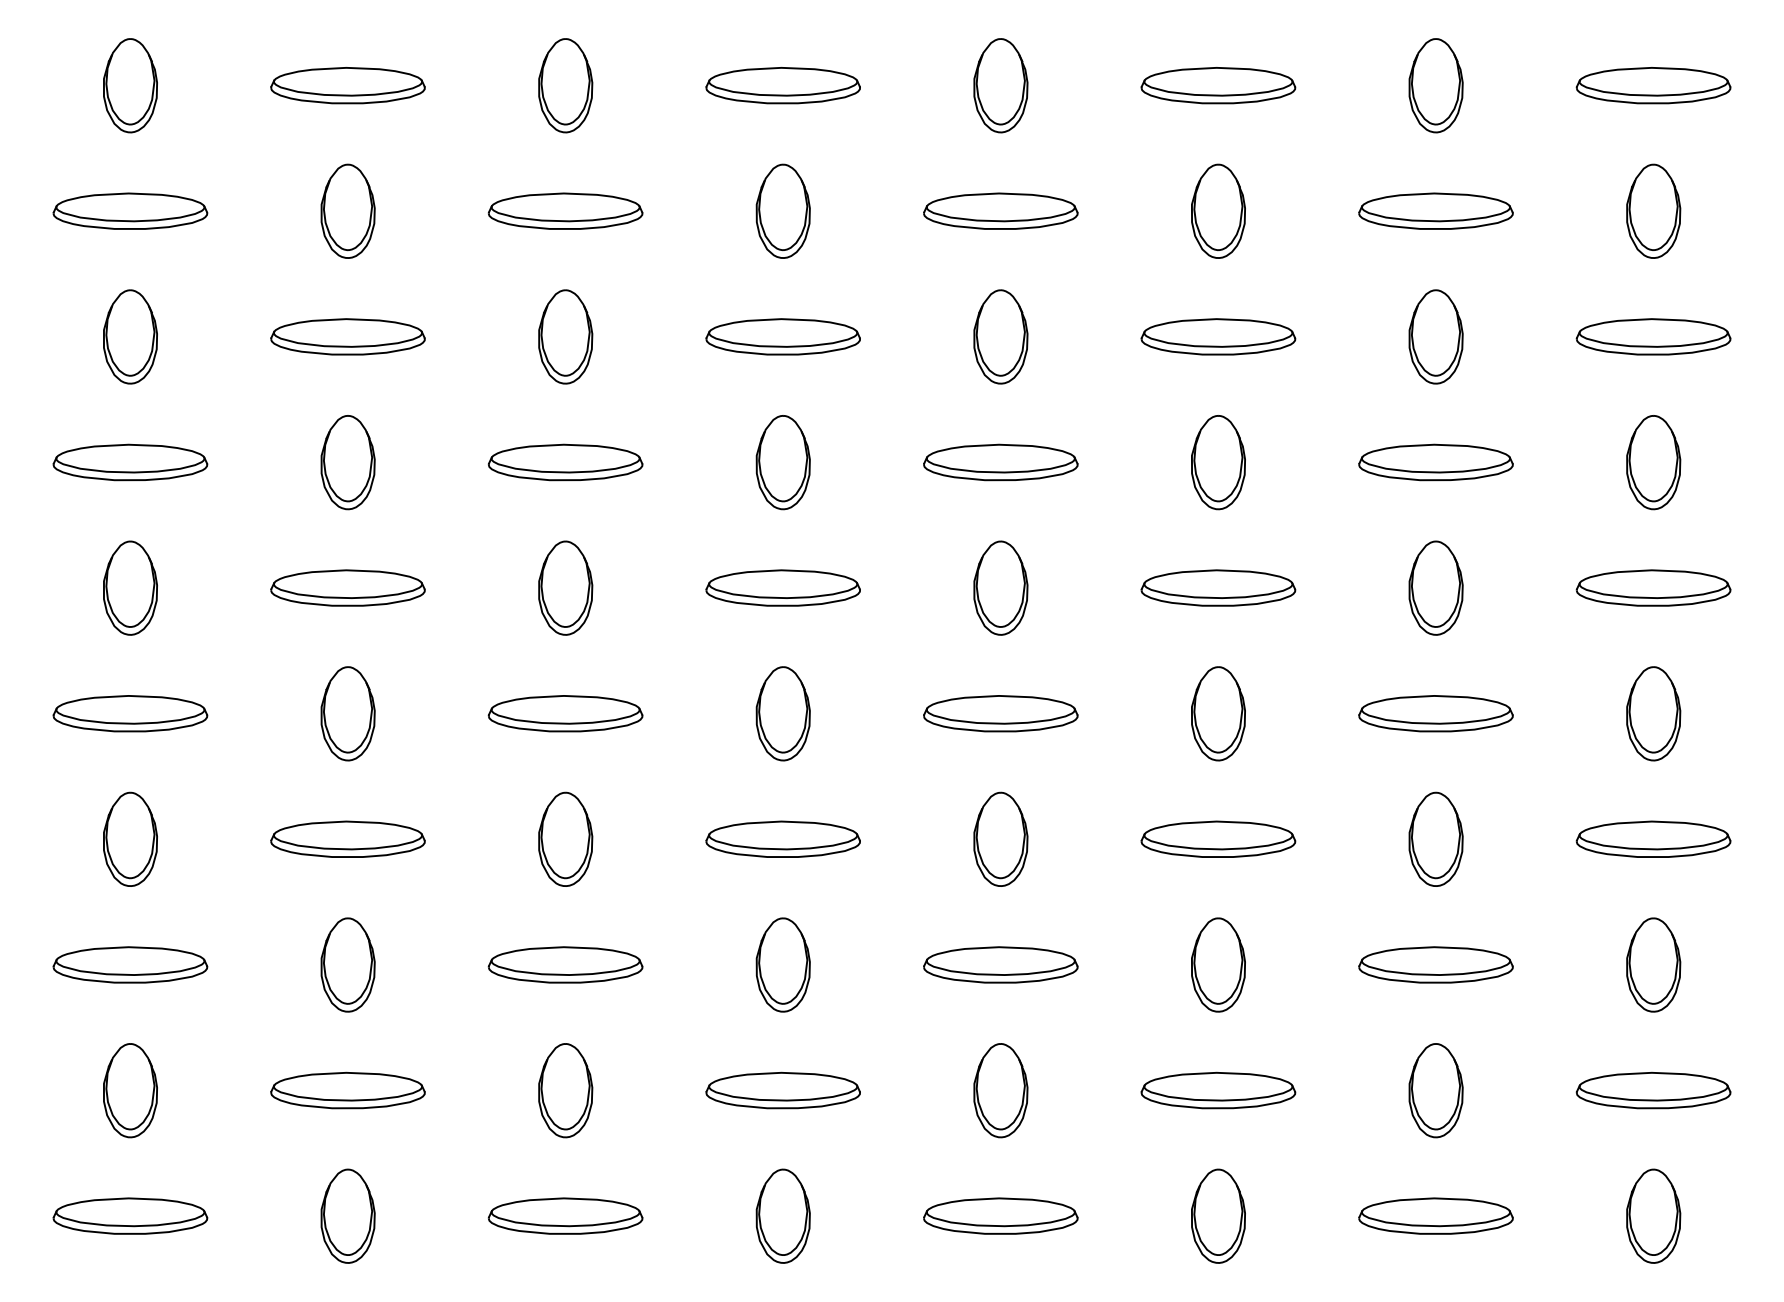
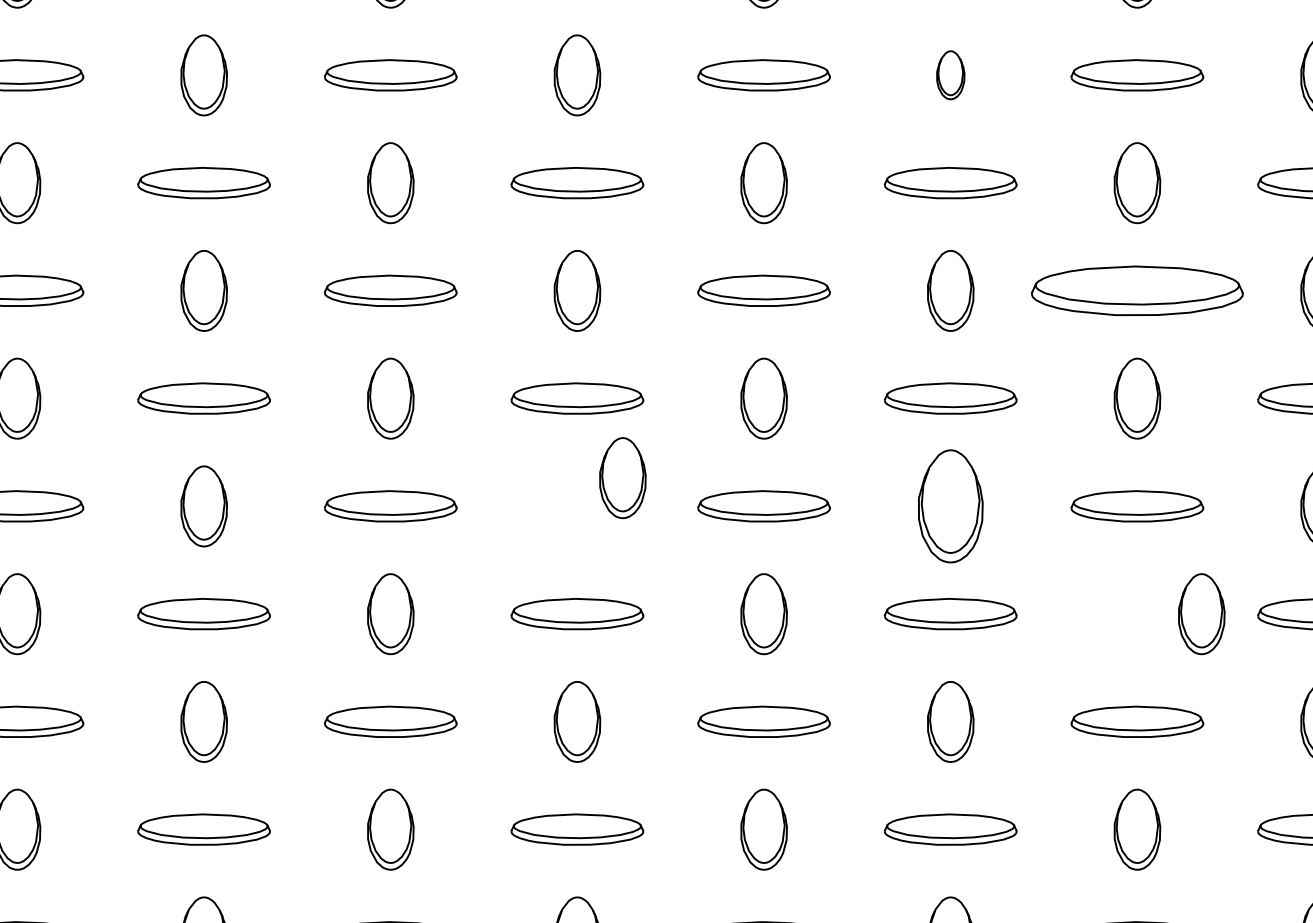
part: (1218, 210) -> (950, 74), size x0.6
part: (1435, 462) -> (1136, 290), size x1.6
part: (782, 713) -> (622, 477), moved
part: (1218, 713) -> (950, 506), size x1.4
part: (1435, 838) -> (1201, 613), moved

